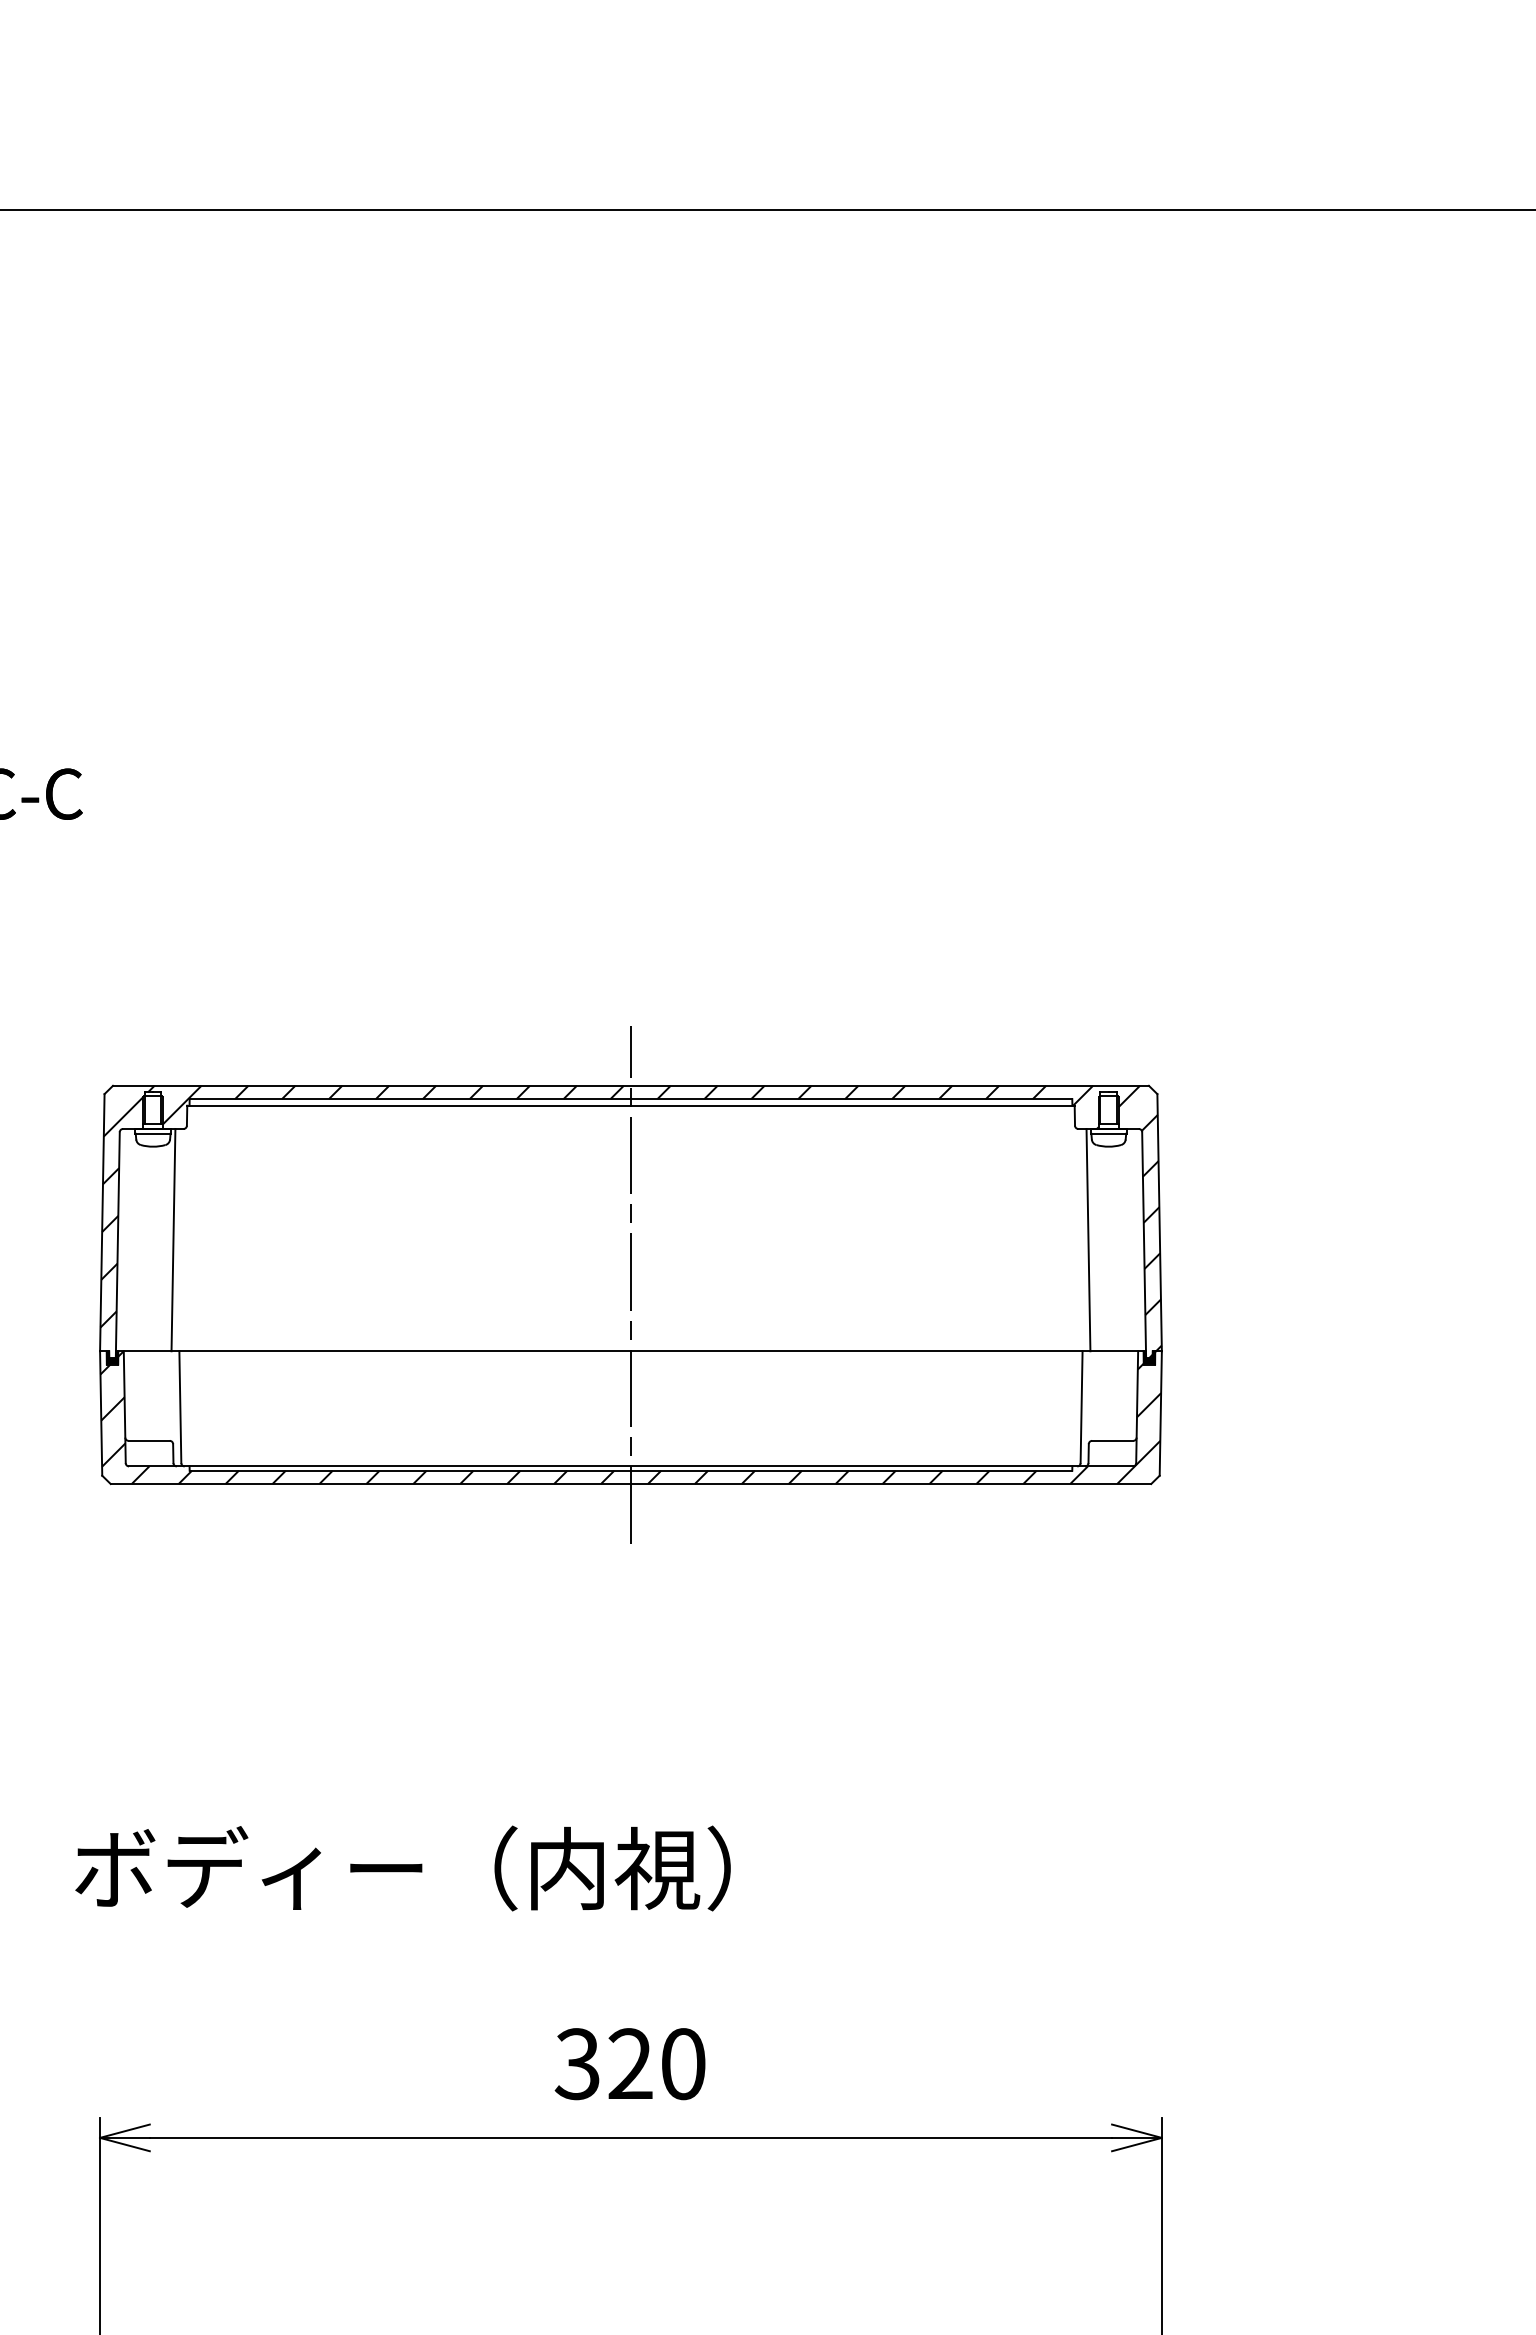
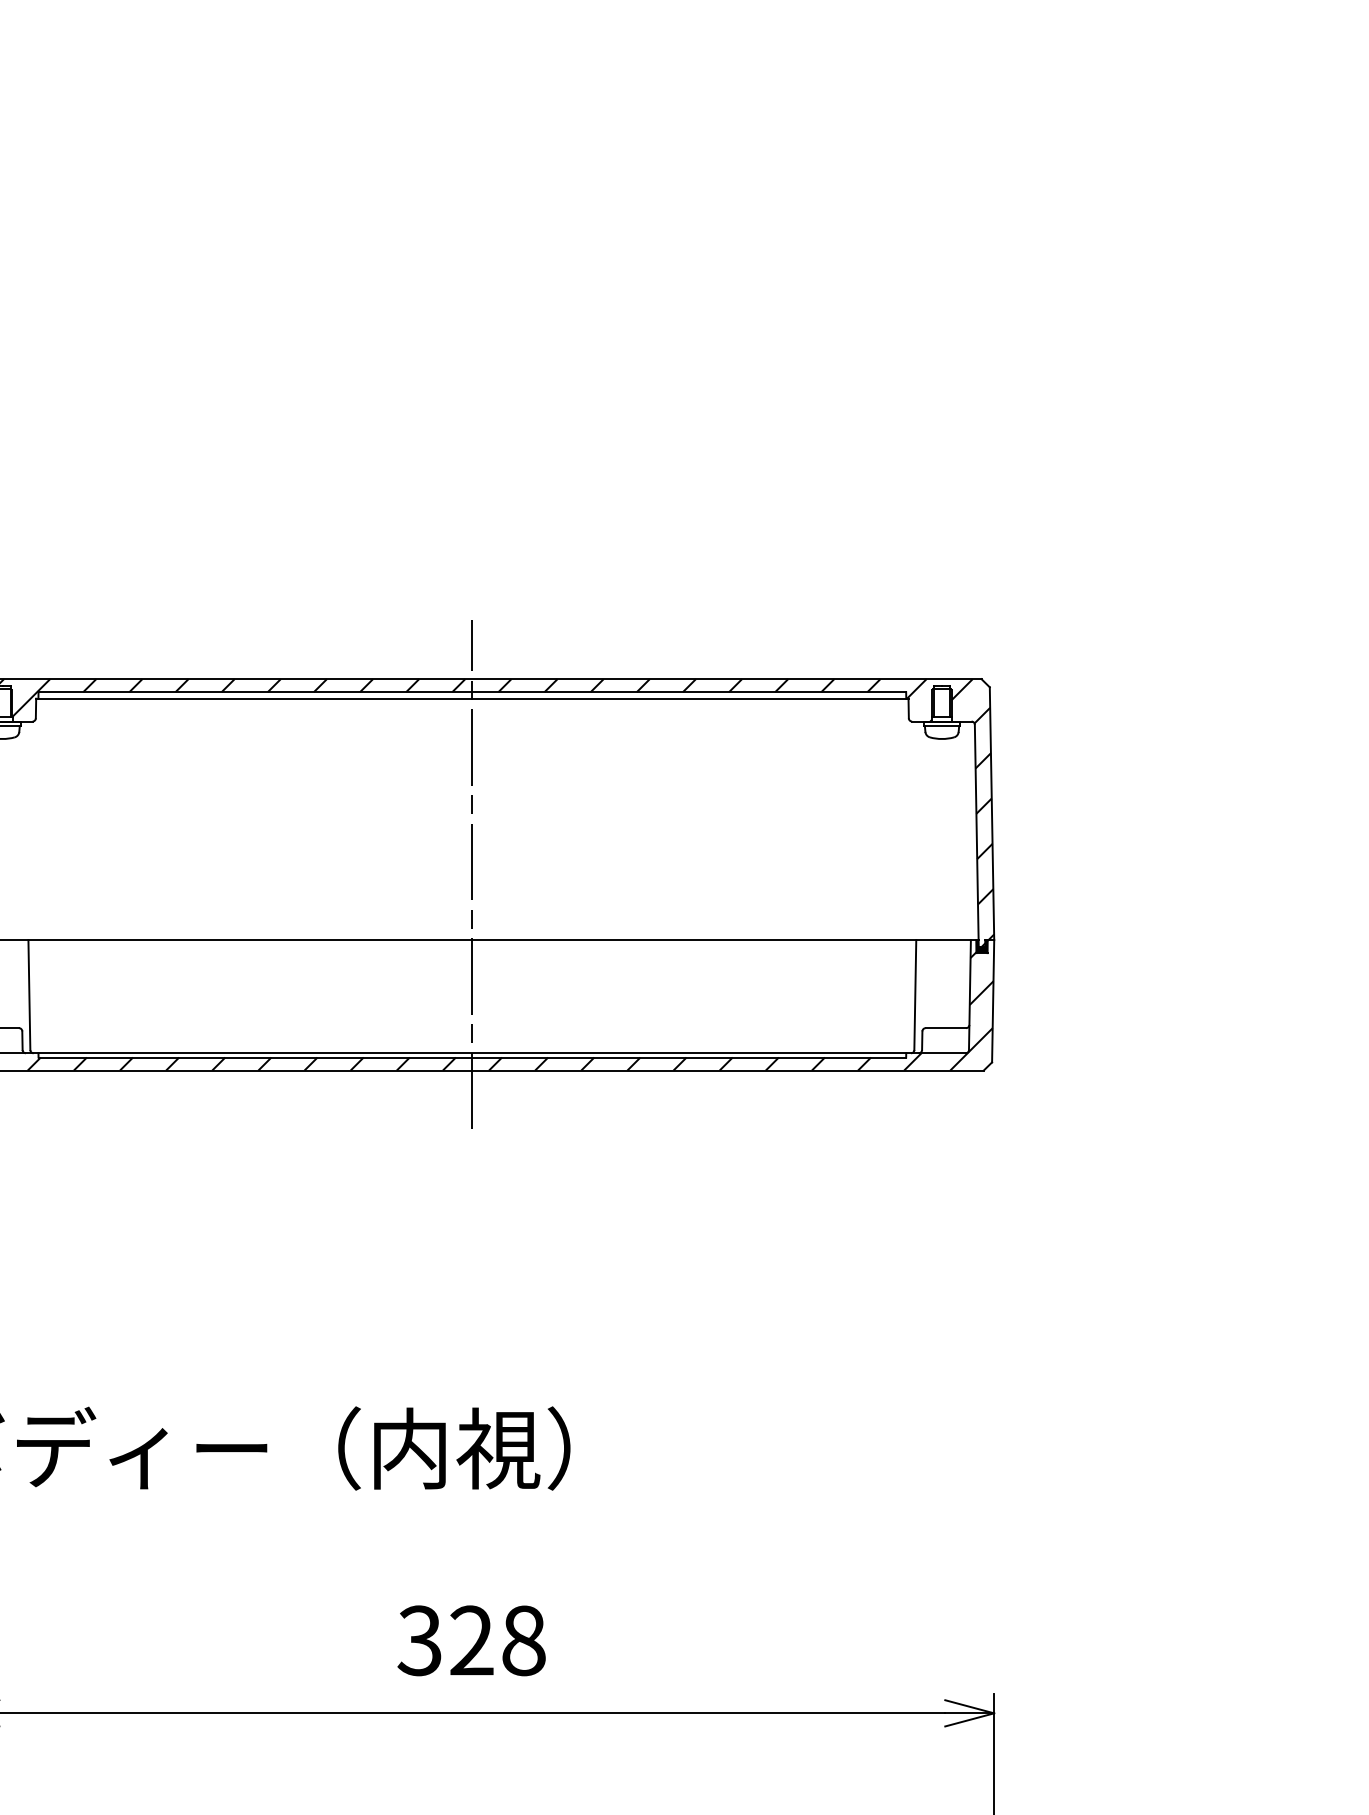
line: (173, 1239) -> (22, 830), removed
line: (1088, 1239) -> (922, 830), removed
text: (683, 2063) -> (523, 1640), 320 -> 328

